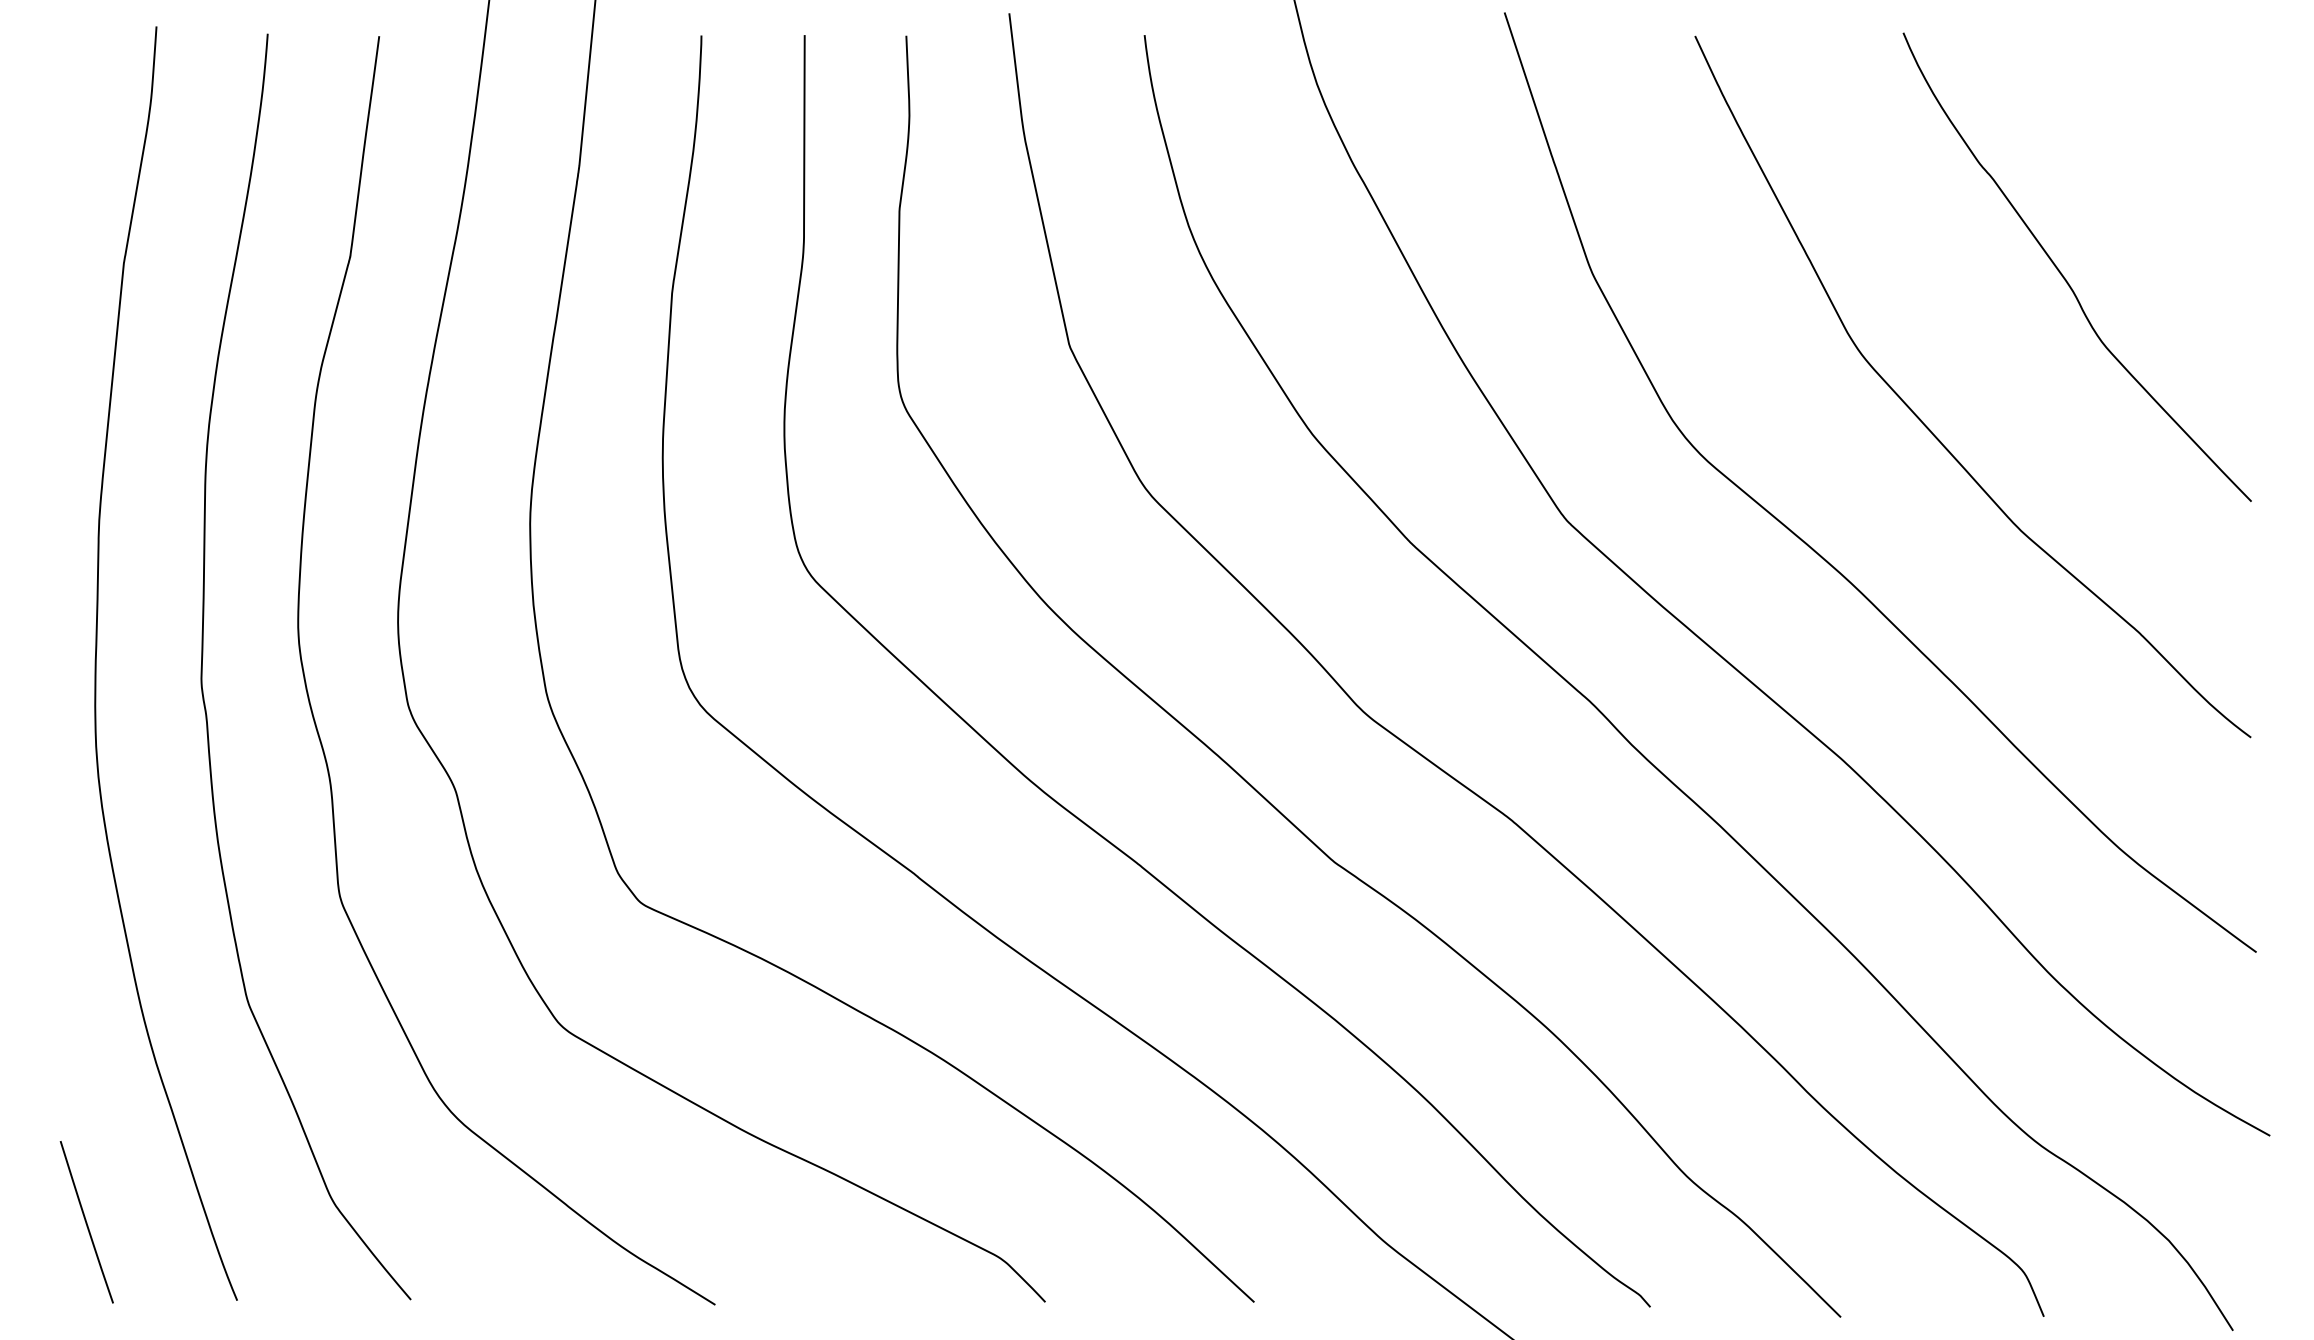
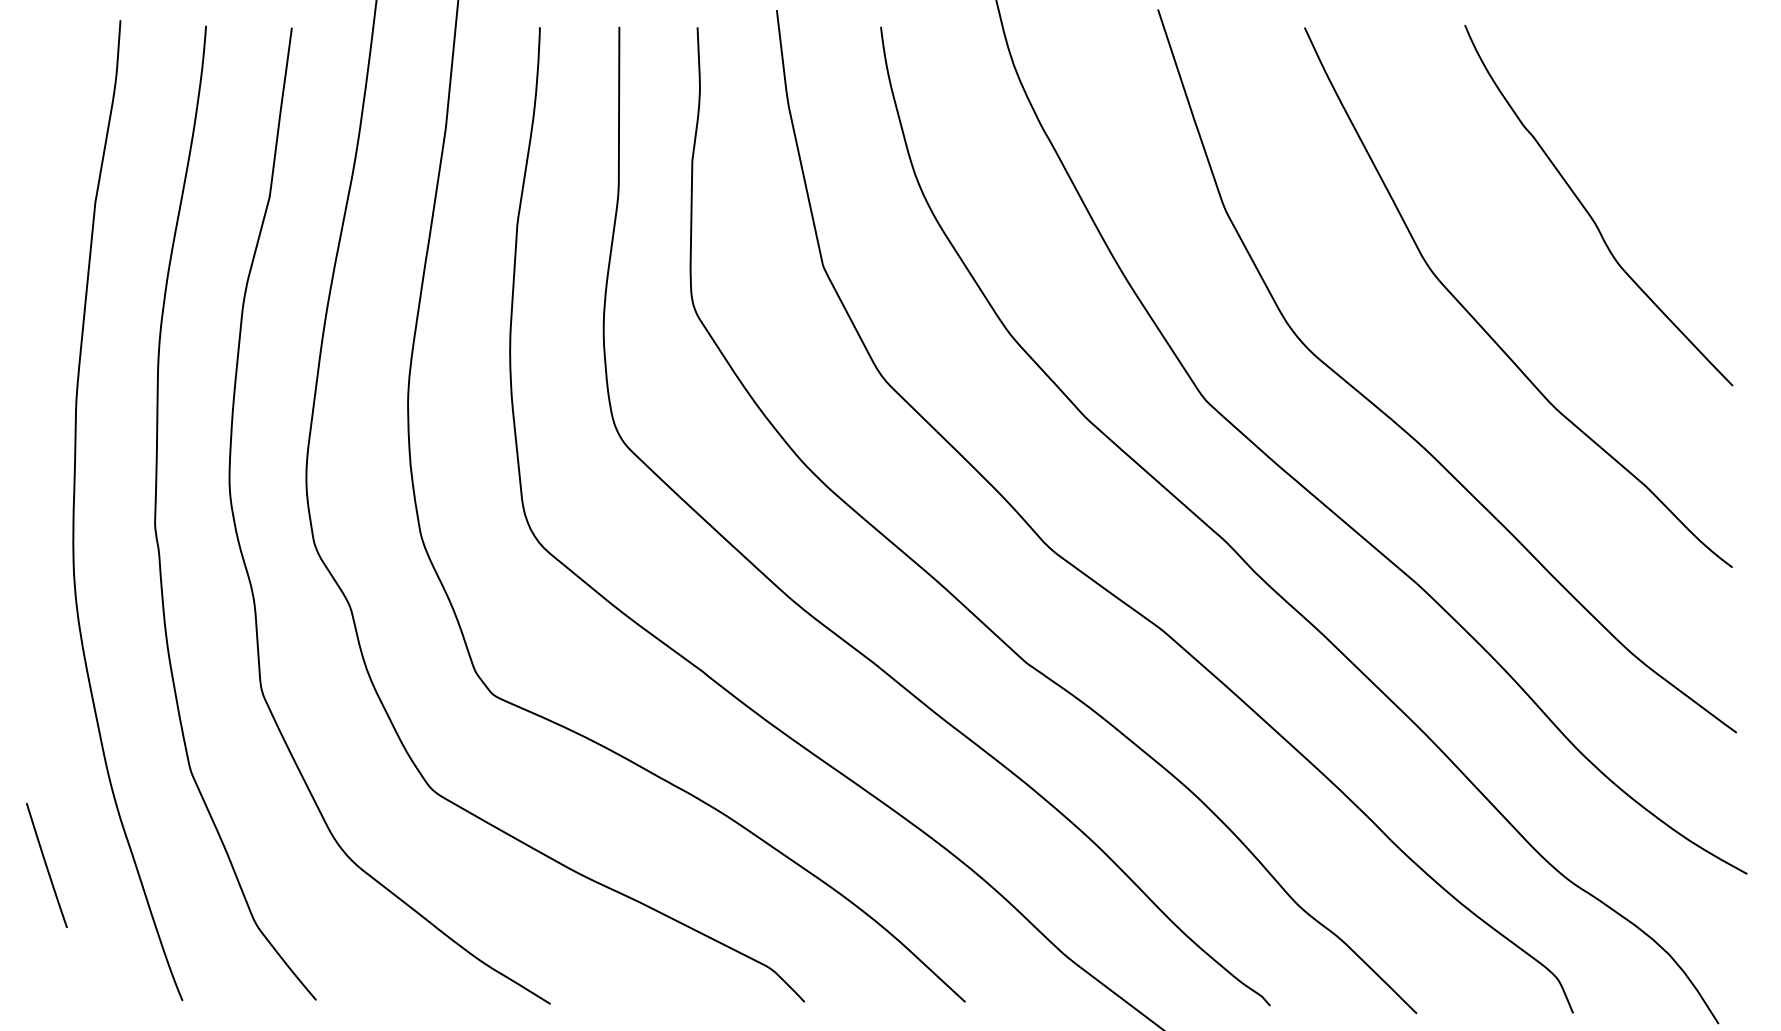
line: (86, 1222) -> (46, 865), moved

